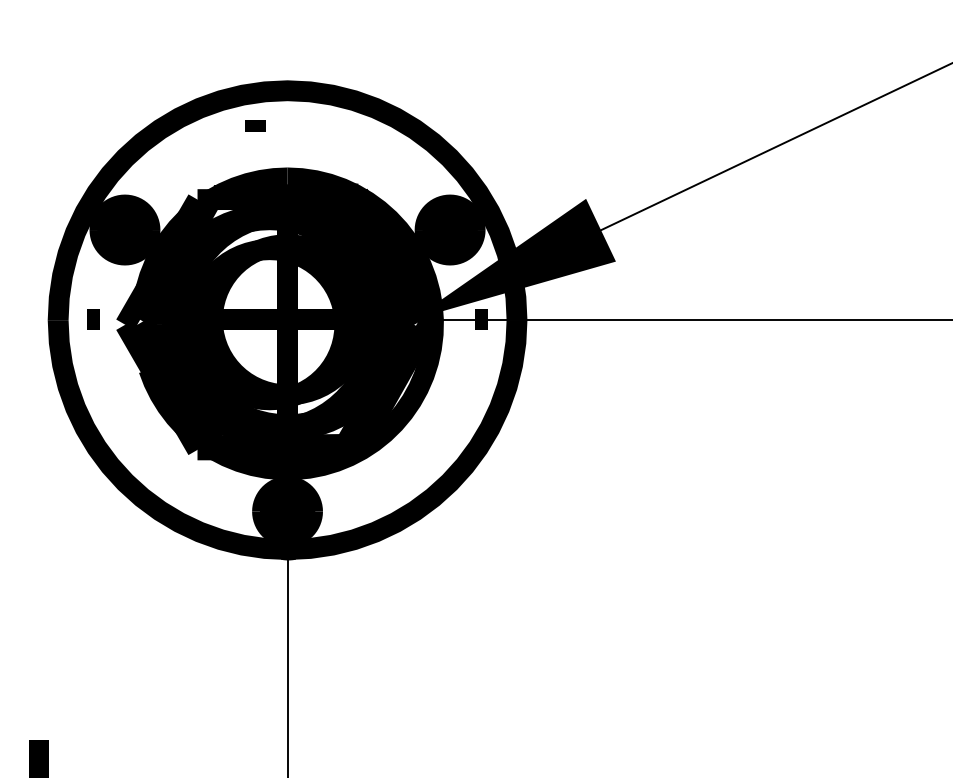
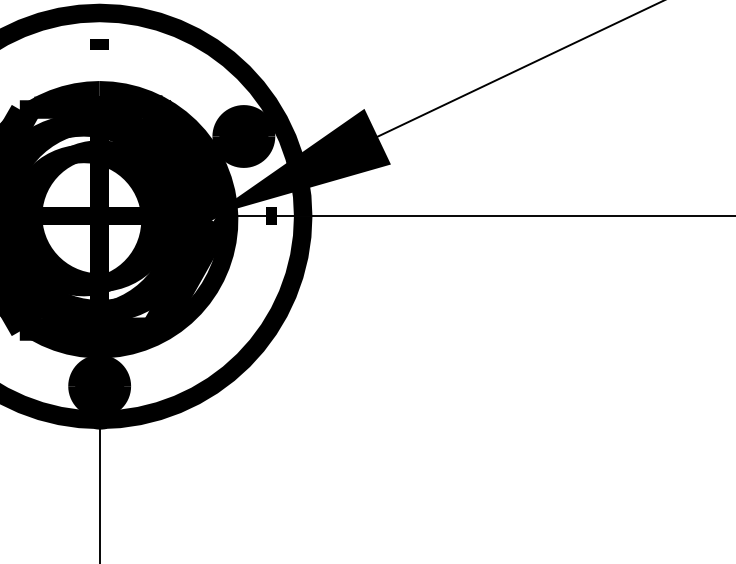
line: (255, 125) -> (99, 43), moved

